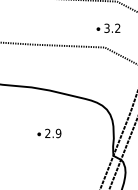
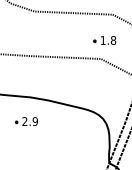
text: (112, 27) -> (108, 39), 3.2 -> 1.8
part: (49, 133) -> (26, 121), moved

